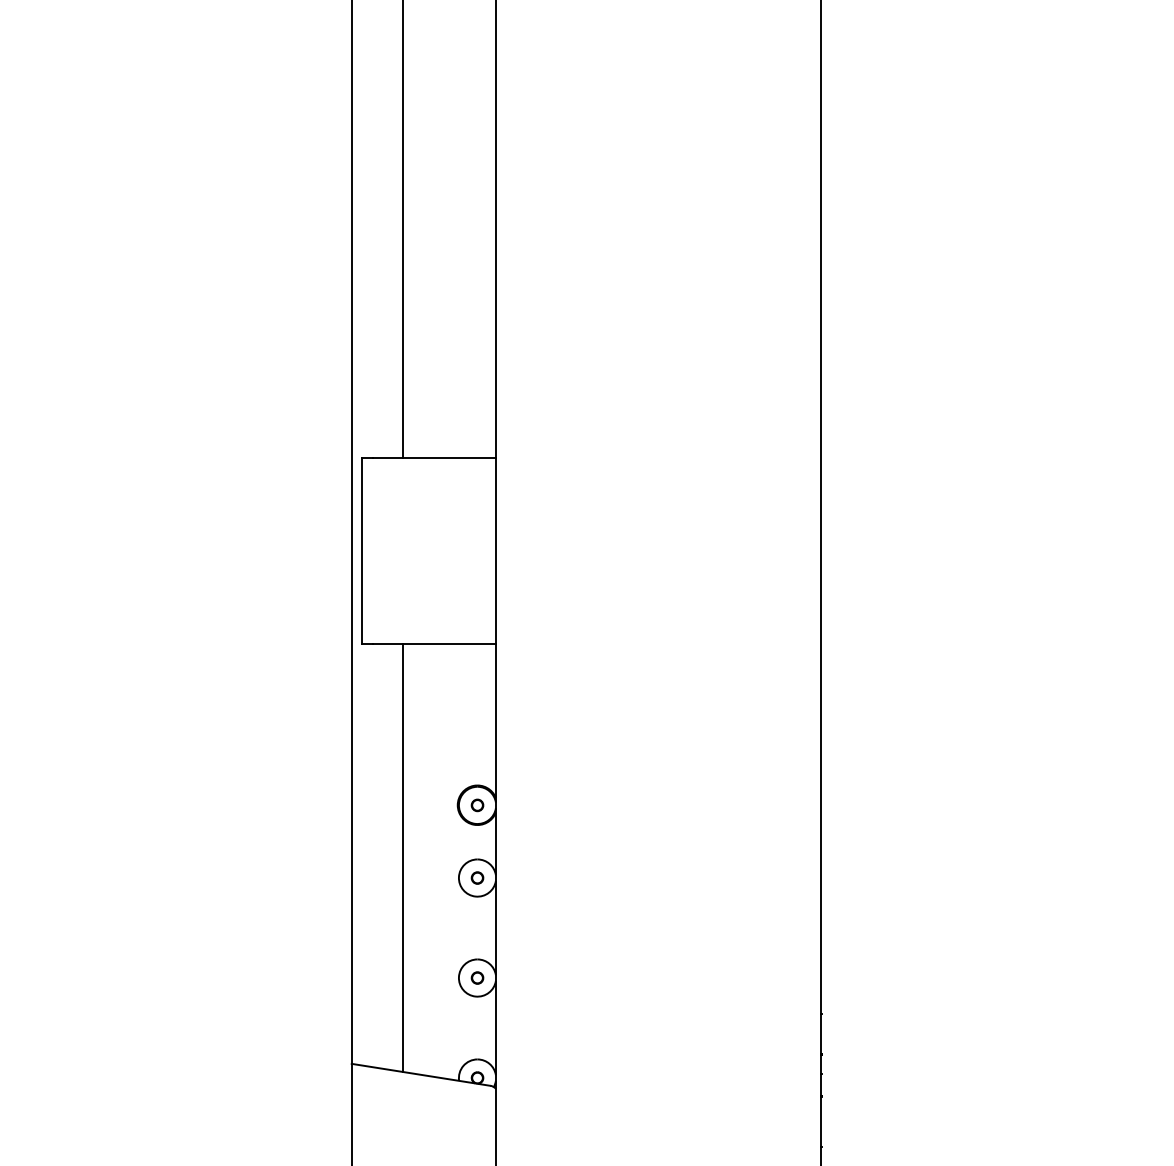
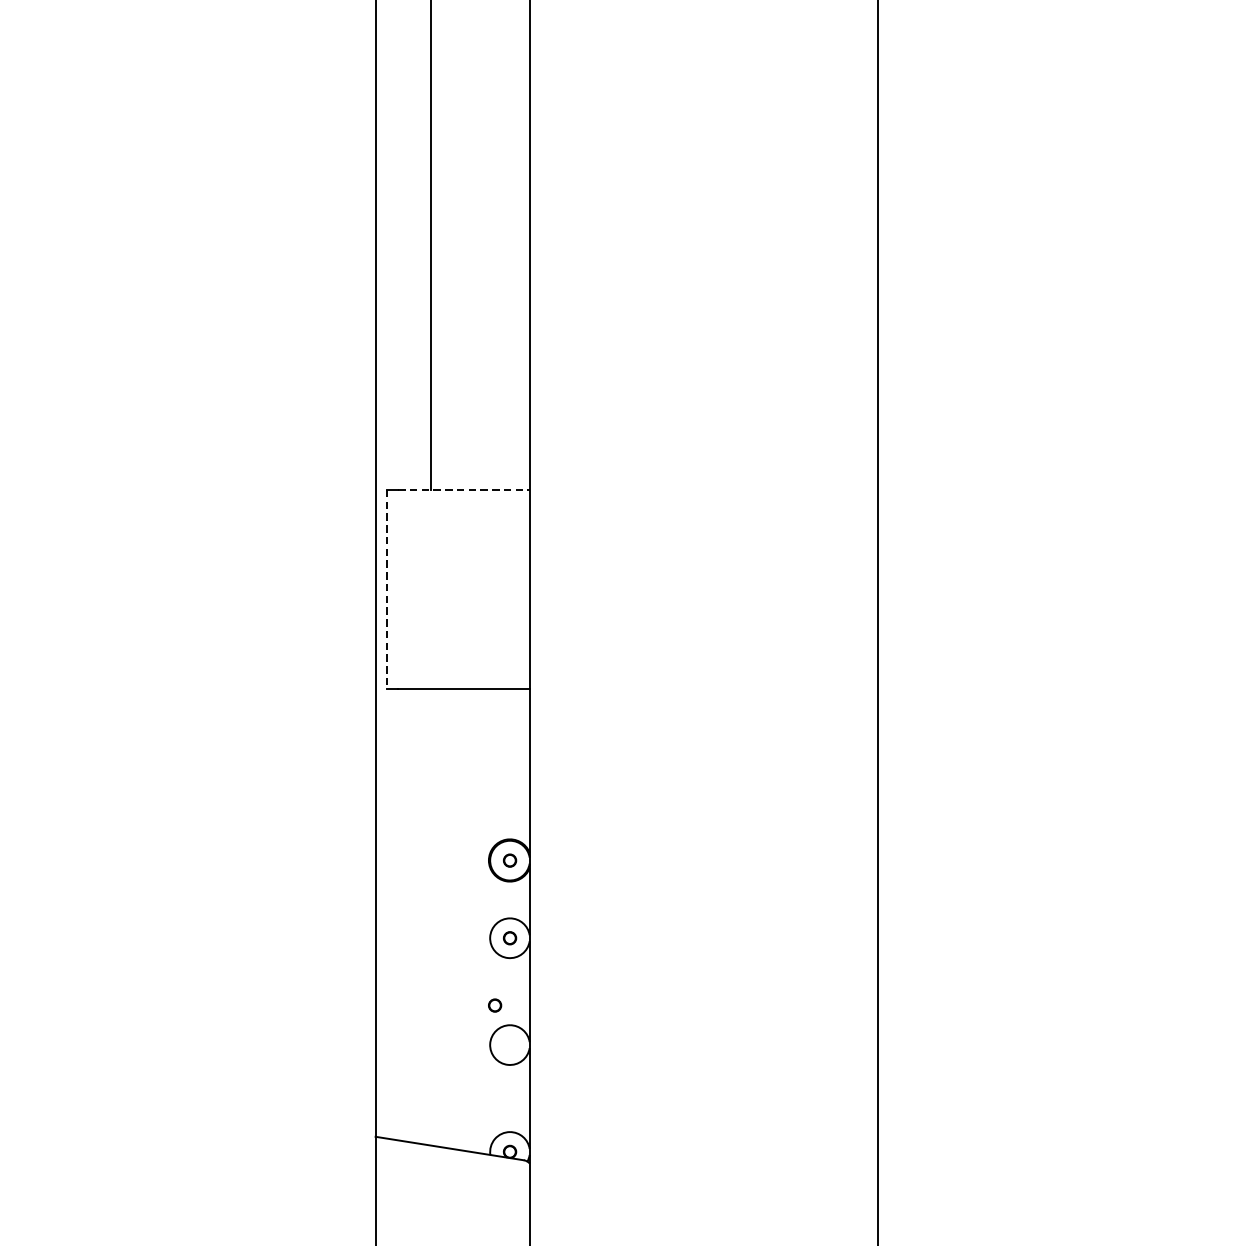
line: (434, 458) -> (464, 489), solid -> dashed
line: (362, 551) -> (387, 589), solid -> dashed
line: (403, 857) -> (430, 916), removed
part: (477, 977) -> (495, 1004), moved

